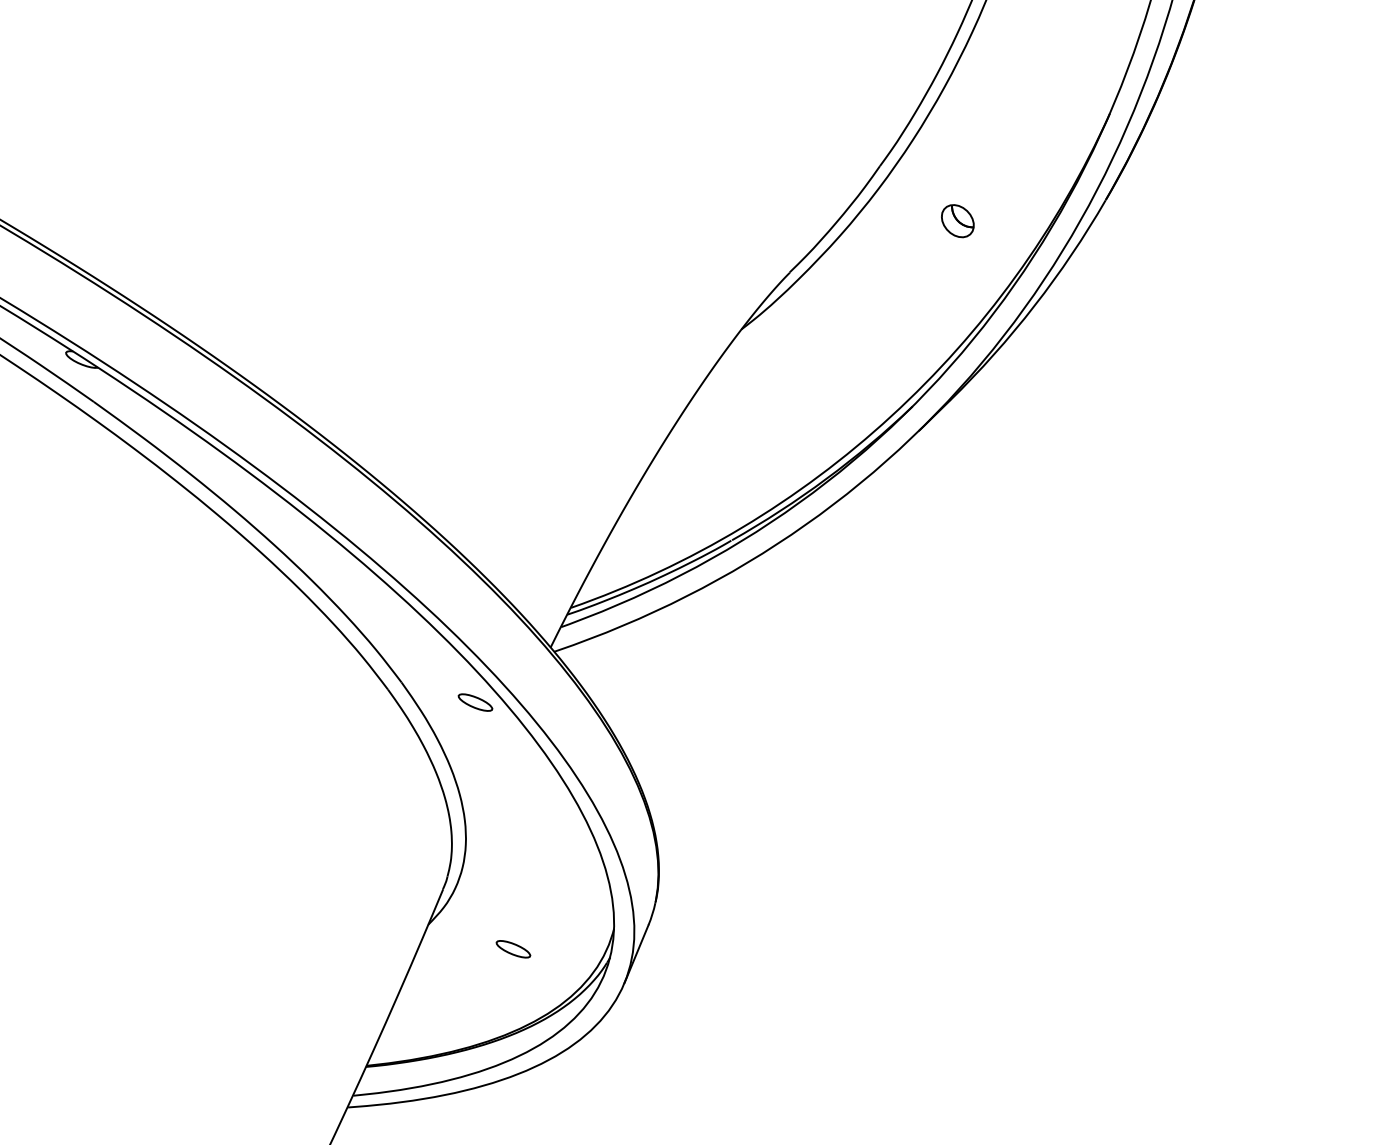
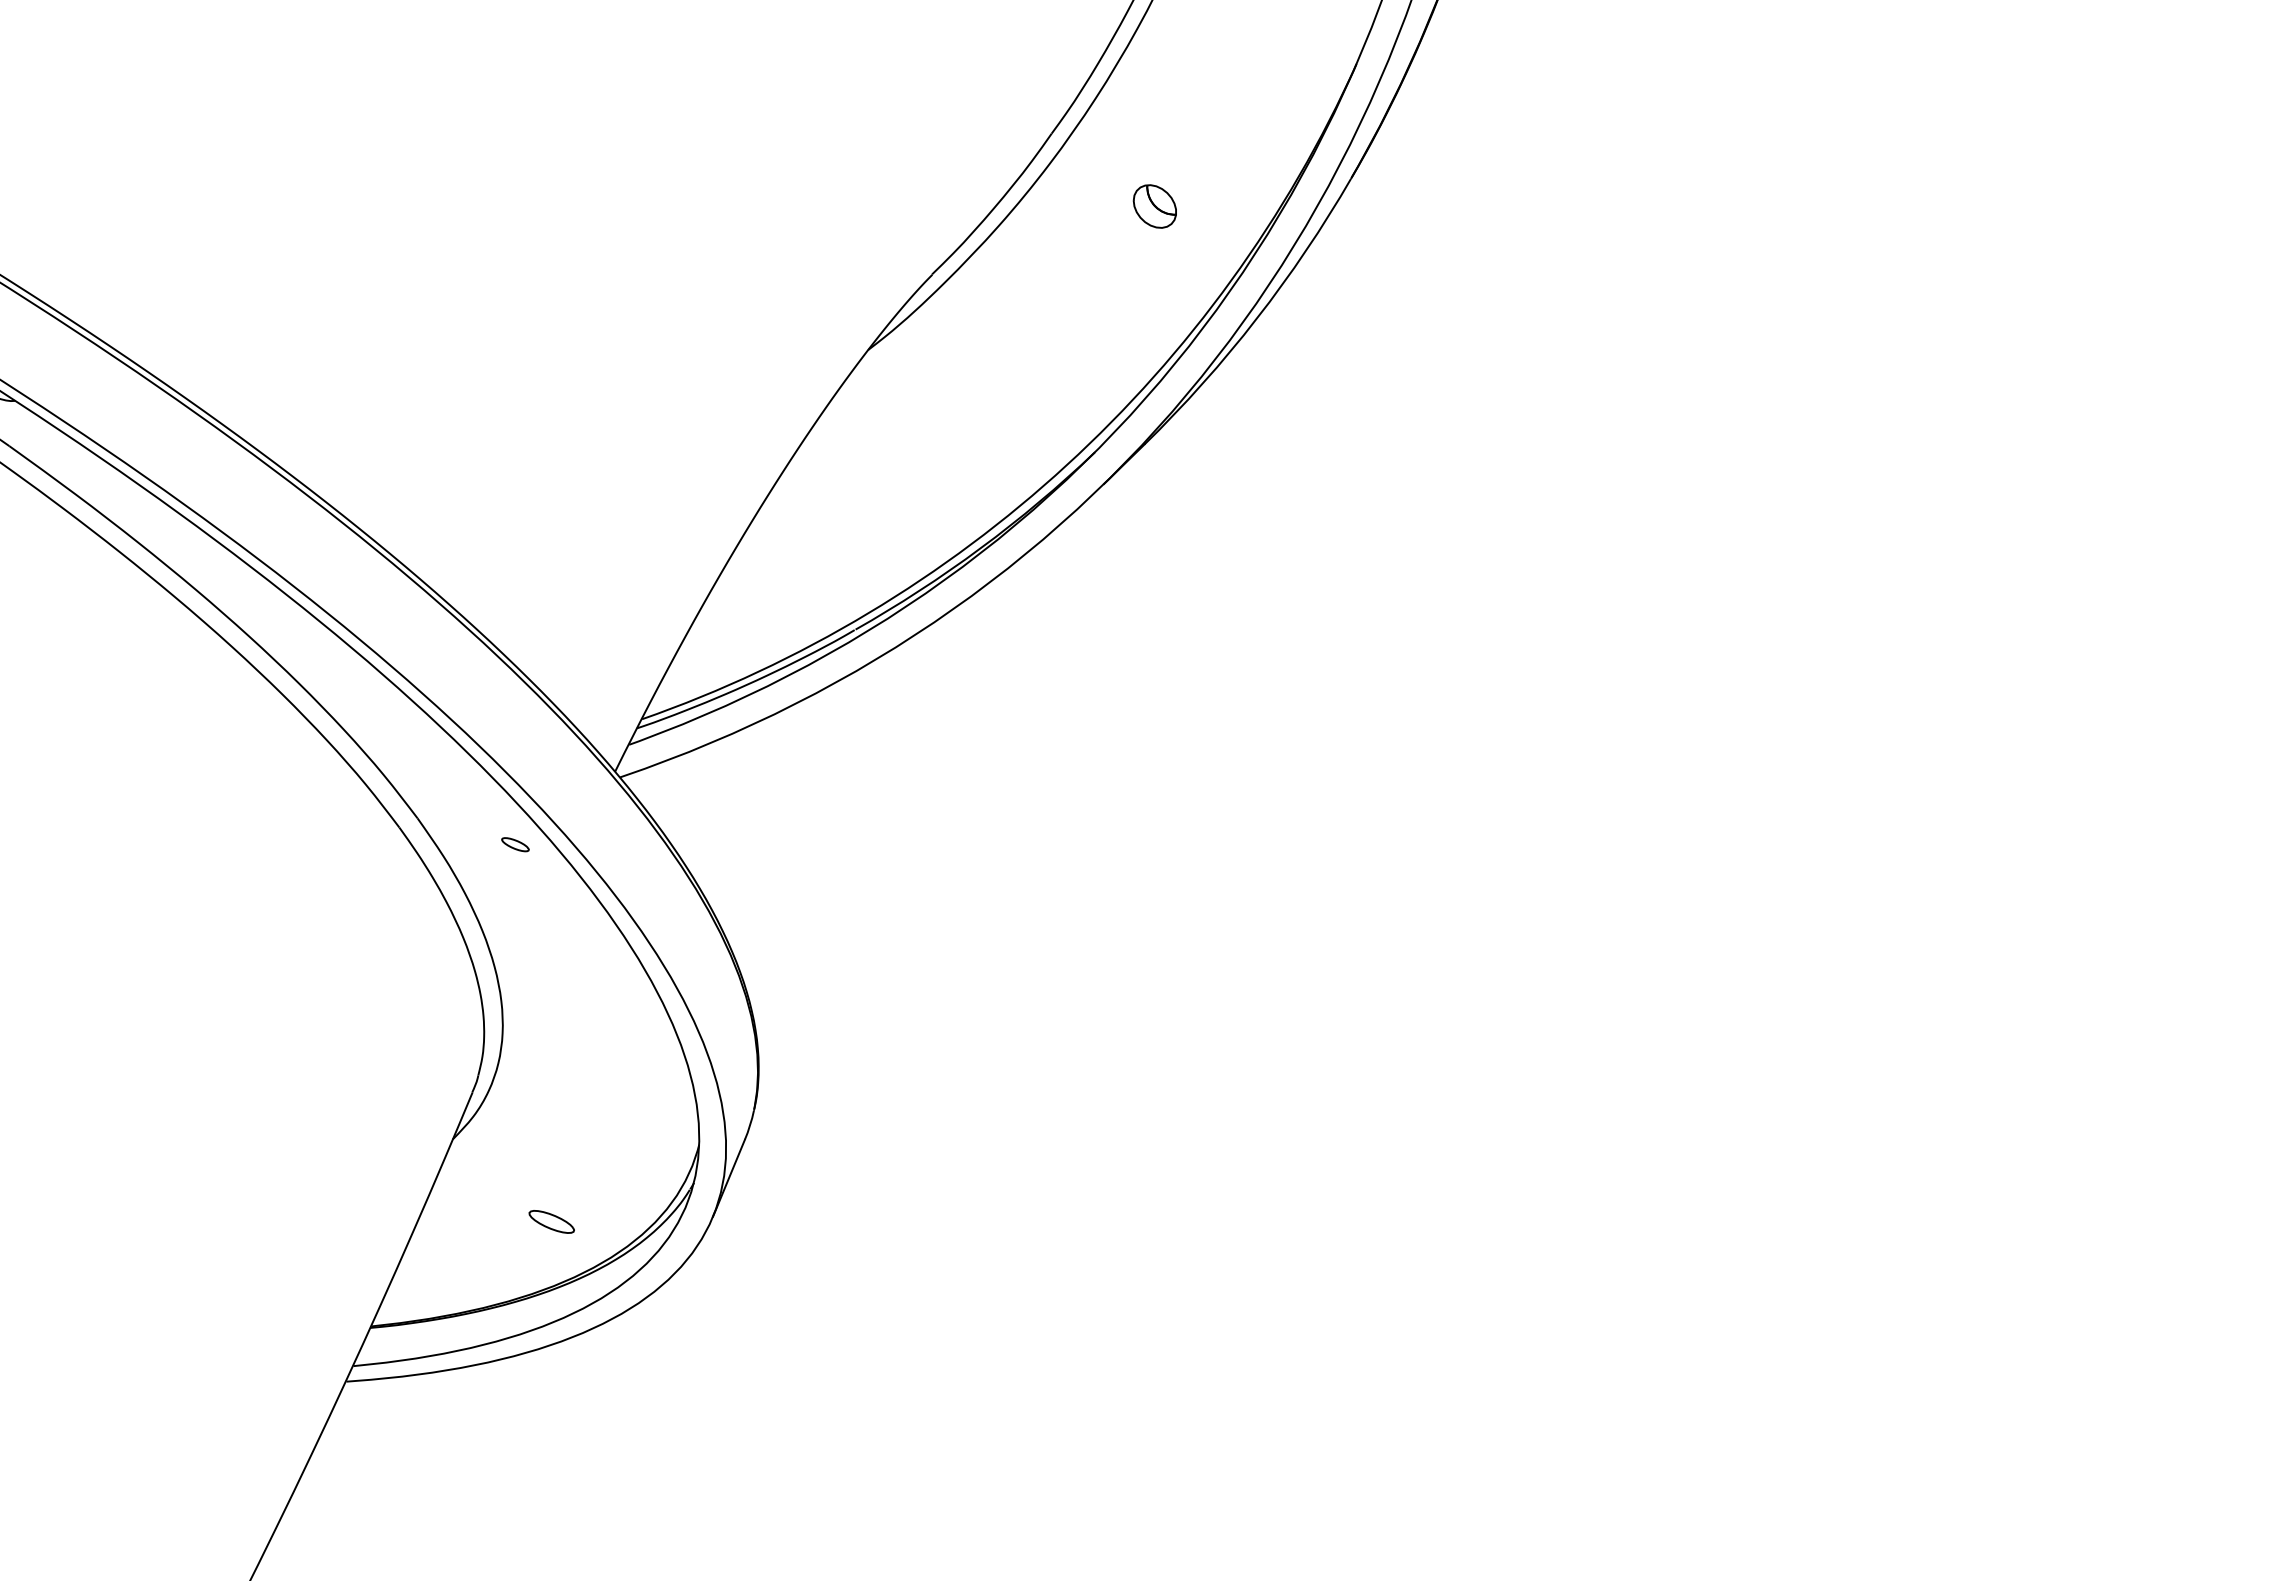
part: (475, 702) -> (515, 844), size x0.6
part: (513, 948) -> (551, 1221), moved

